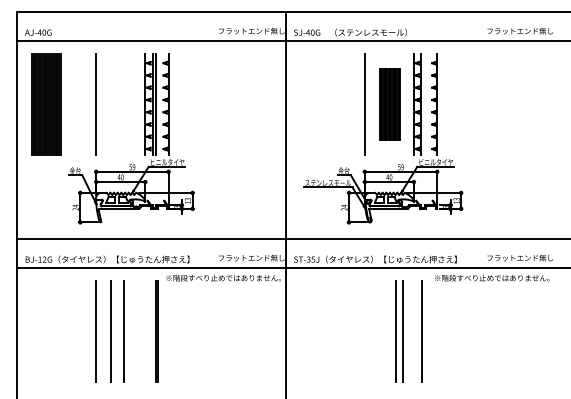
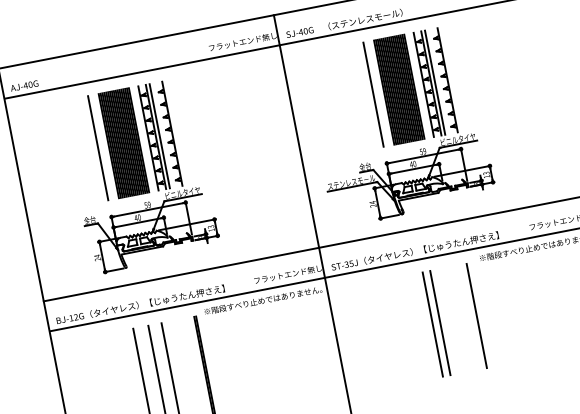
part: (46, 104) -> (124, 143), moved
part: (389, 104) -> (398, 89), size x1.43
line: (424, 104) -> (434, 82), added
part: (399, 331) -> (436, 323), moved

